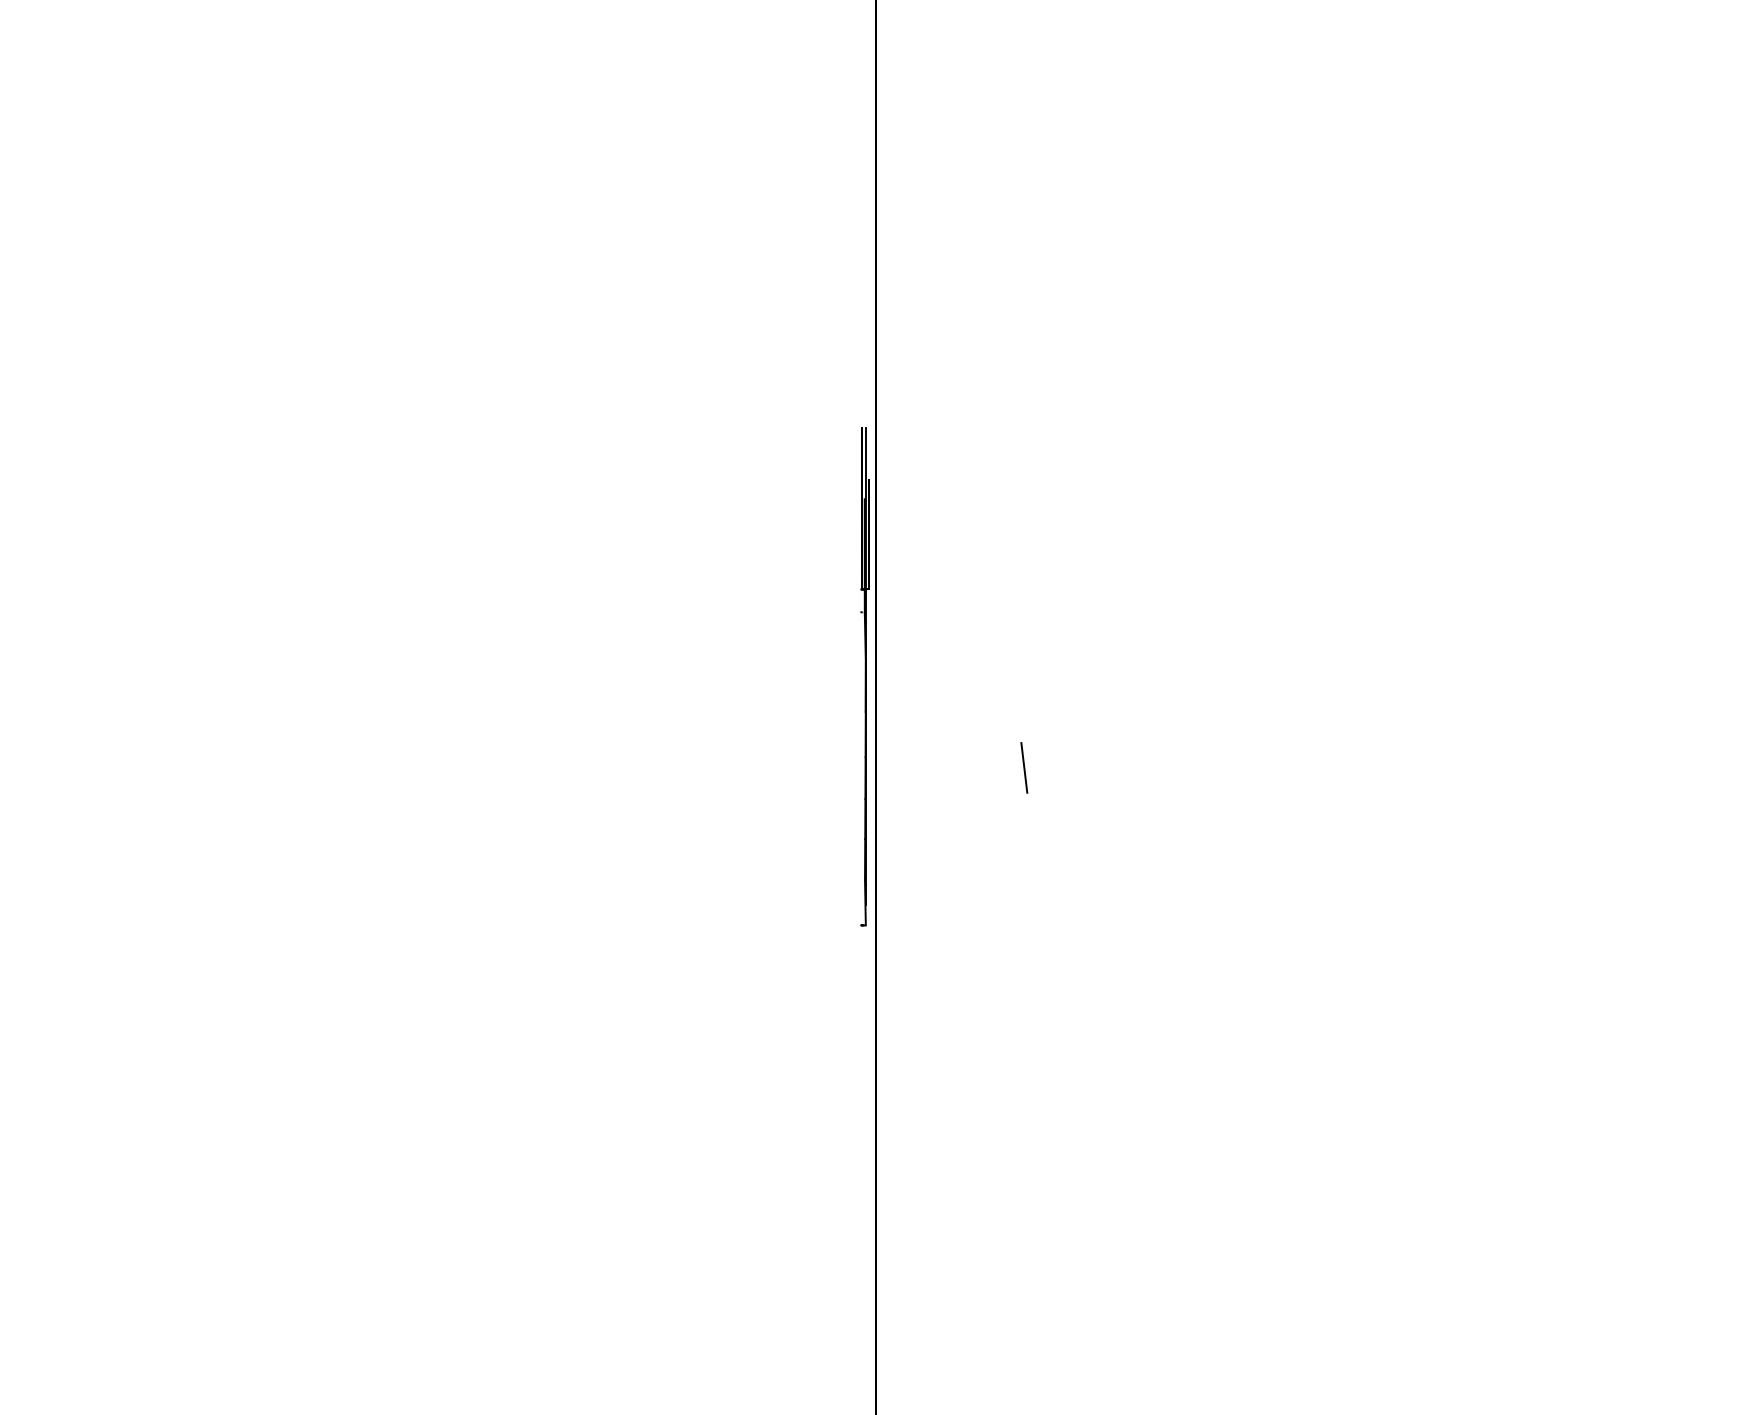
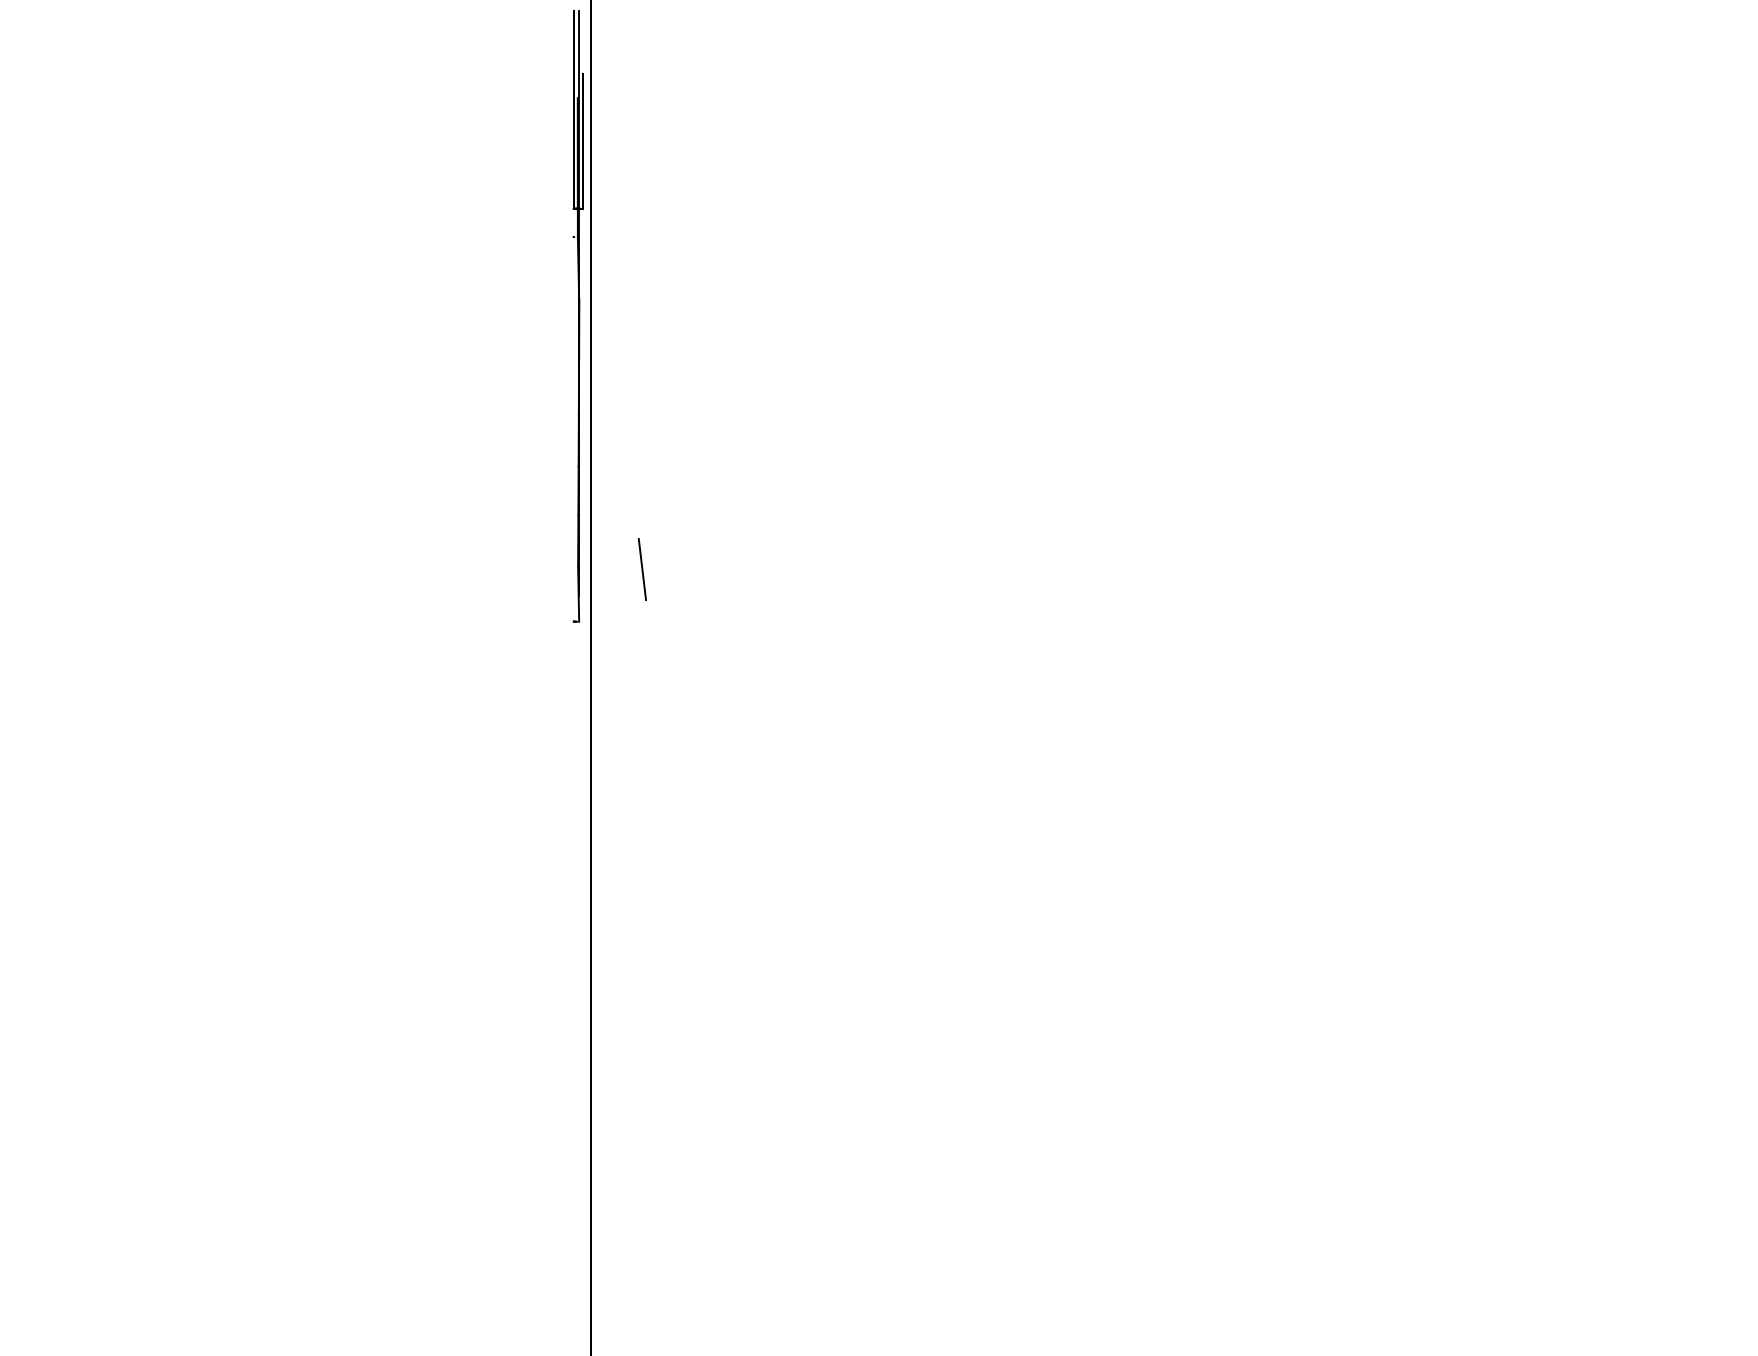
line: (1024, 767) -> (642, 569), moved

